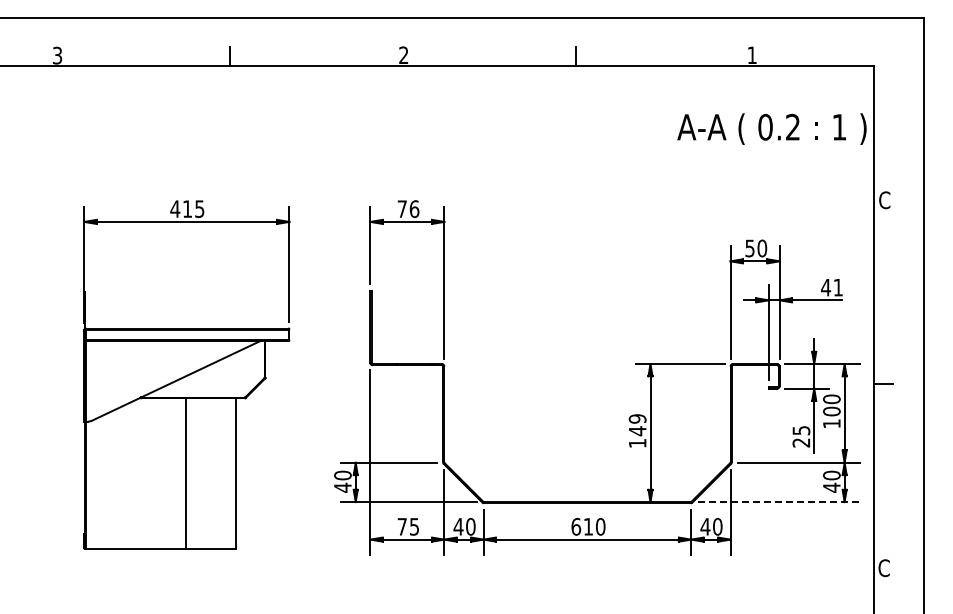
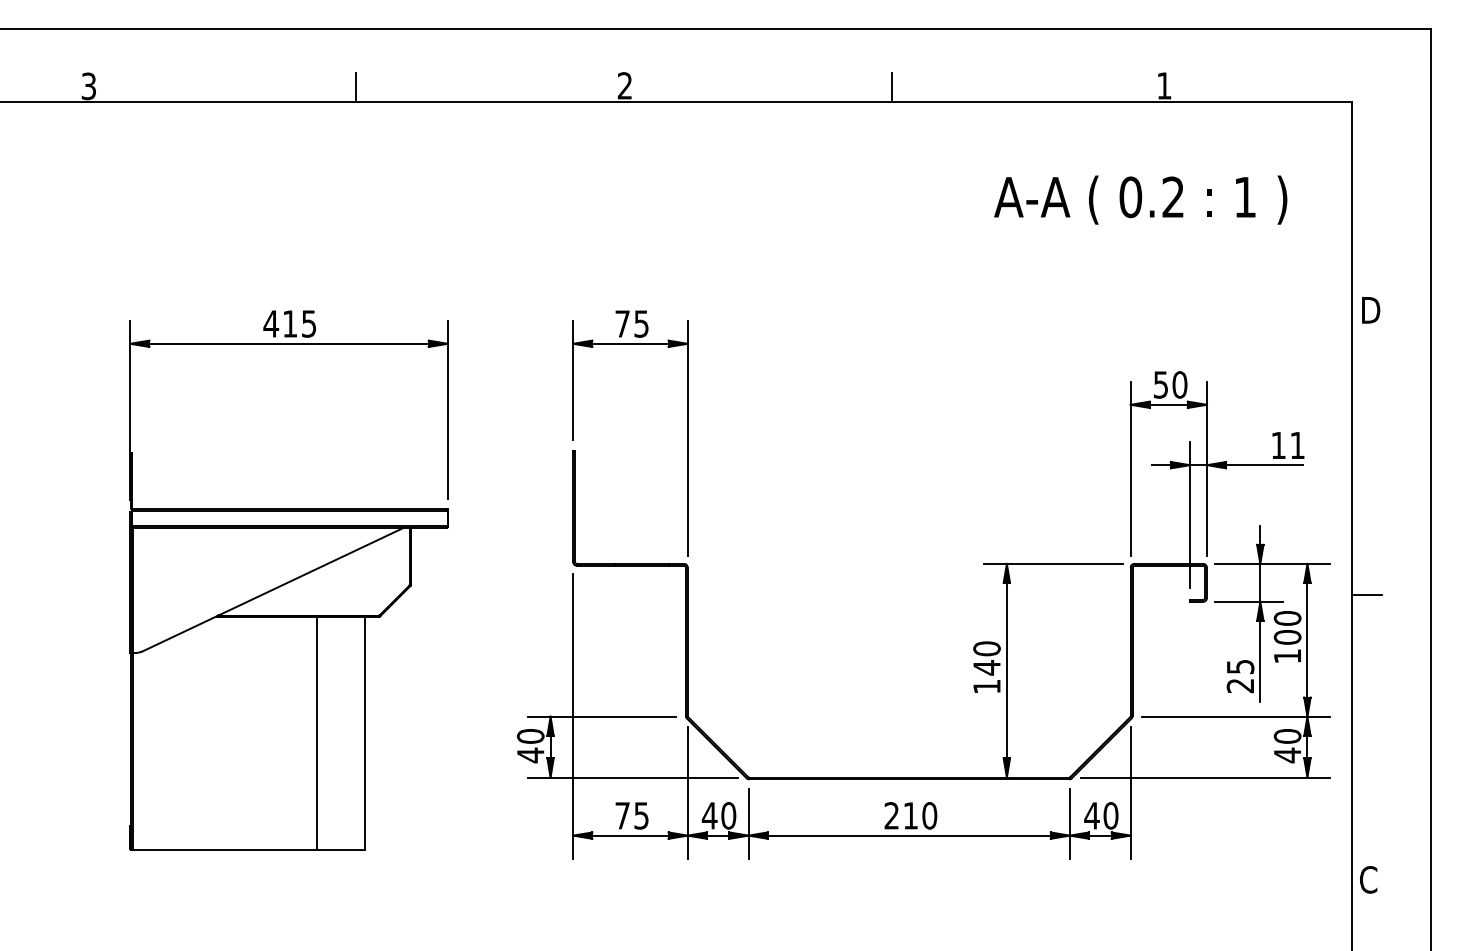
text: (771, 128) -> (1140, 199), moved
text: (885, 200) -> (1370, 310), C -> D
text: (414, 209) -> (641, 324), 76 -> 75
text: (826, 287) -> (1279, 445), 41 -> 11
text: (637, 418) -> (986, 648), 149 -> 140
line: (185, 473) -> (316, 733), moved
line: (778, 502) -> (1205, 778), dashed -> solid
text: (576, 526) -> (892, 815), 610 -> 210

